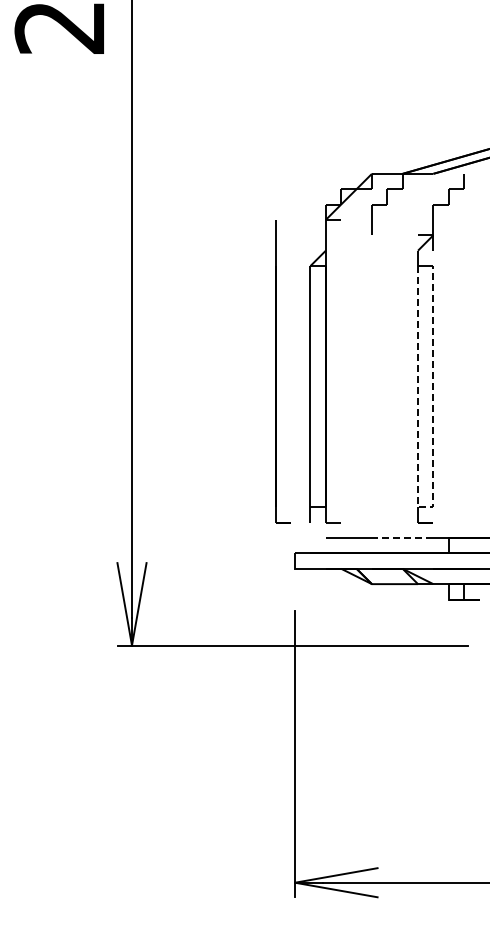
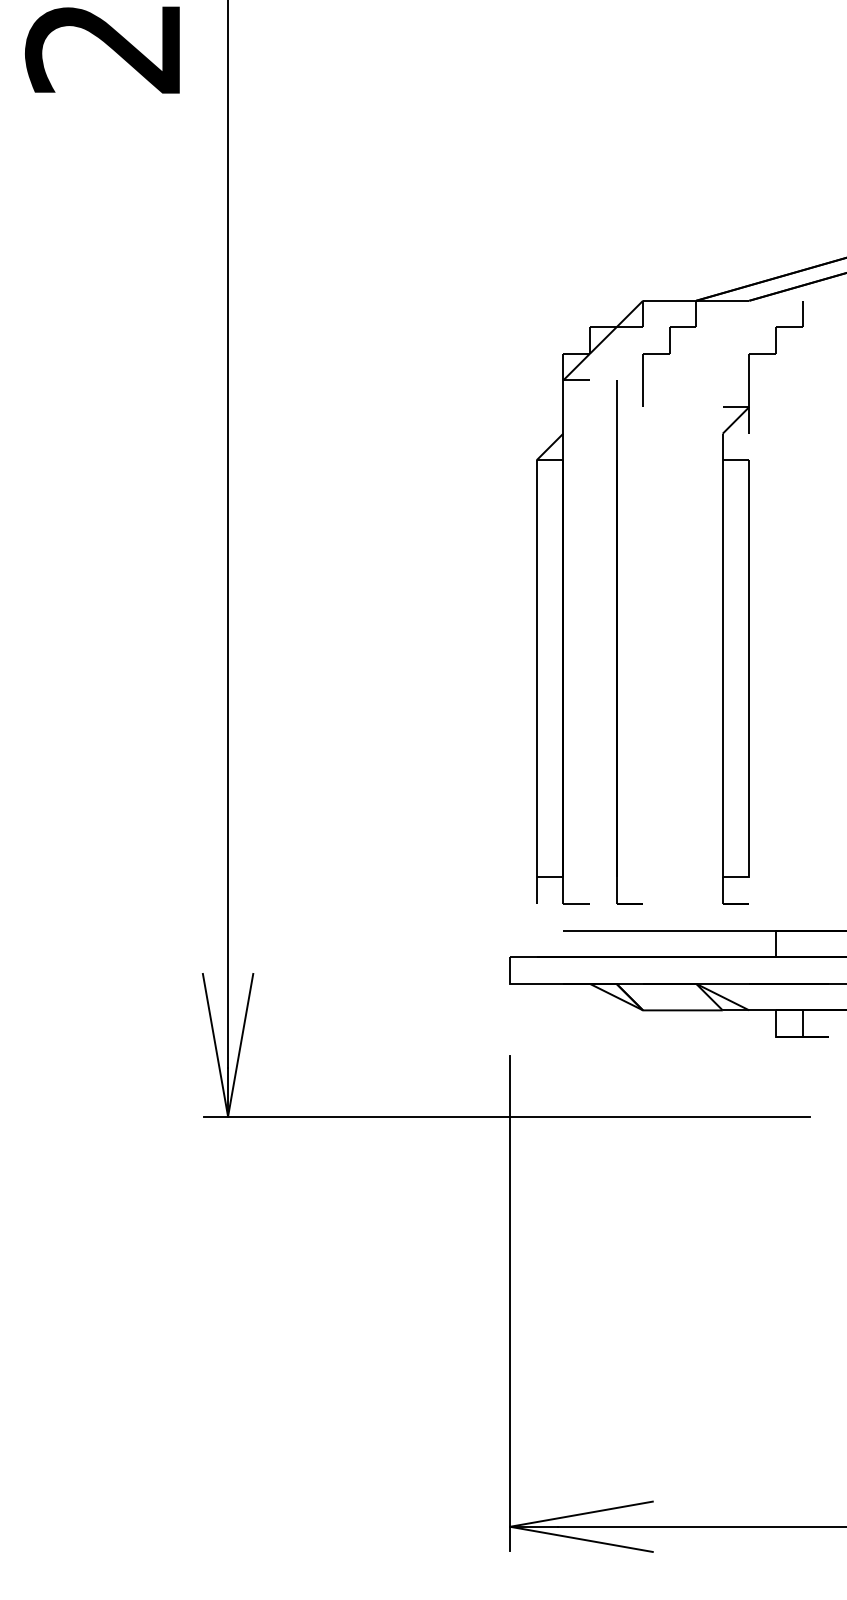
part: (282, 371) -> (628, 642), moved
line: (425, 507) -> (735, 877), dashed -> solid
line: (402, 538) -> (695, 931), dashed -> solid

